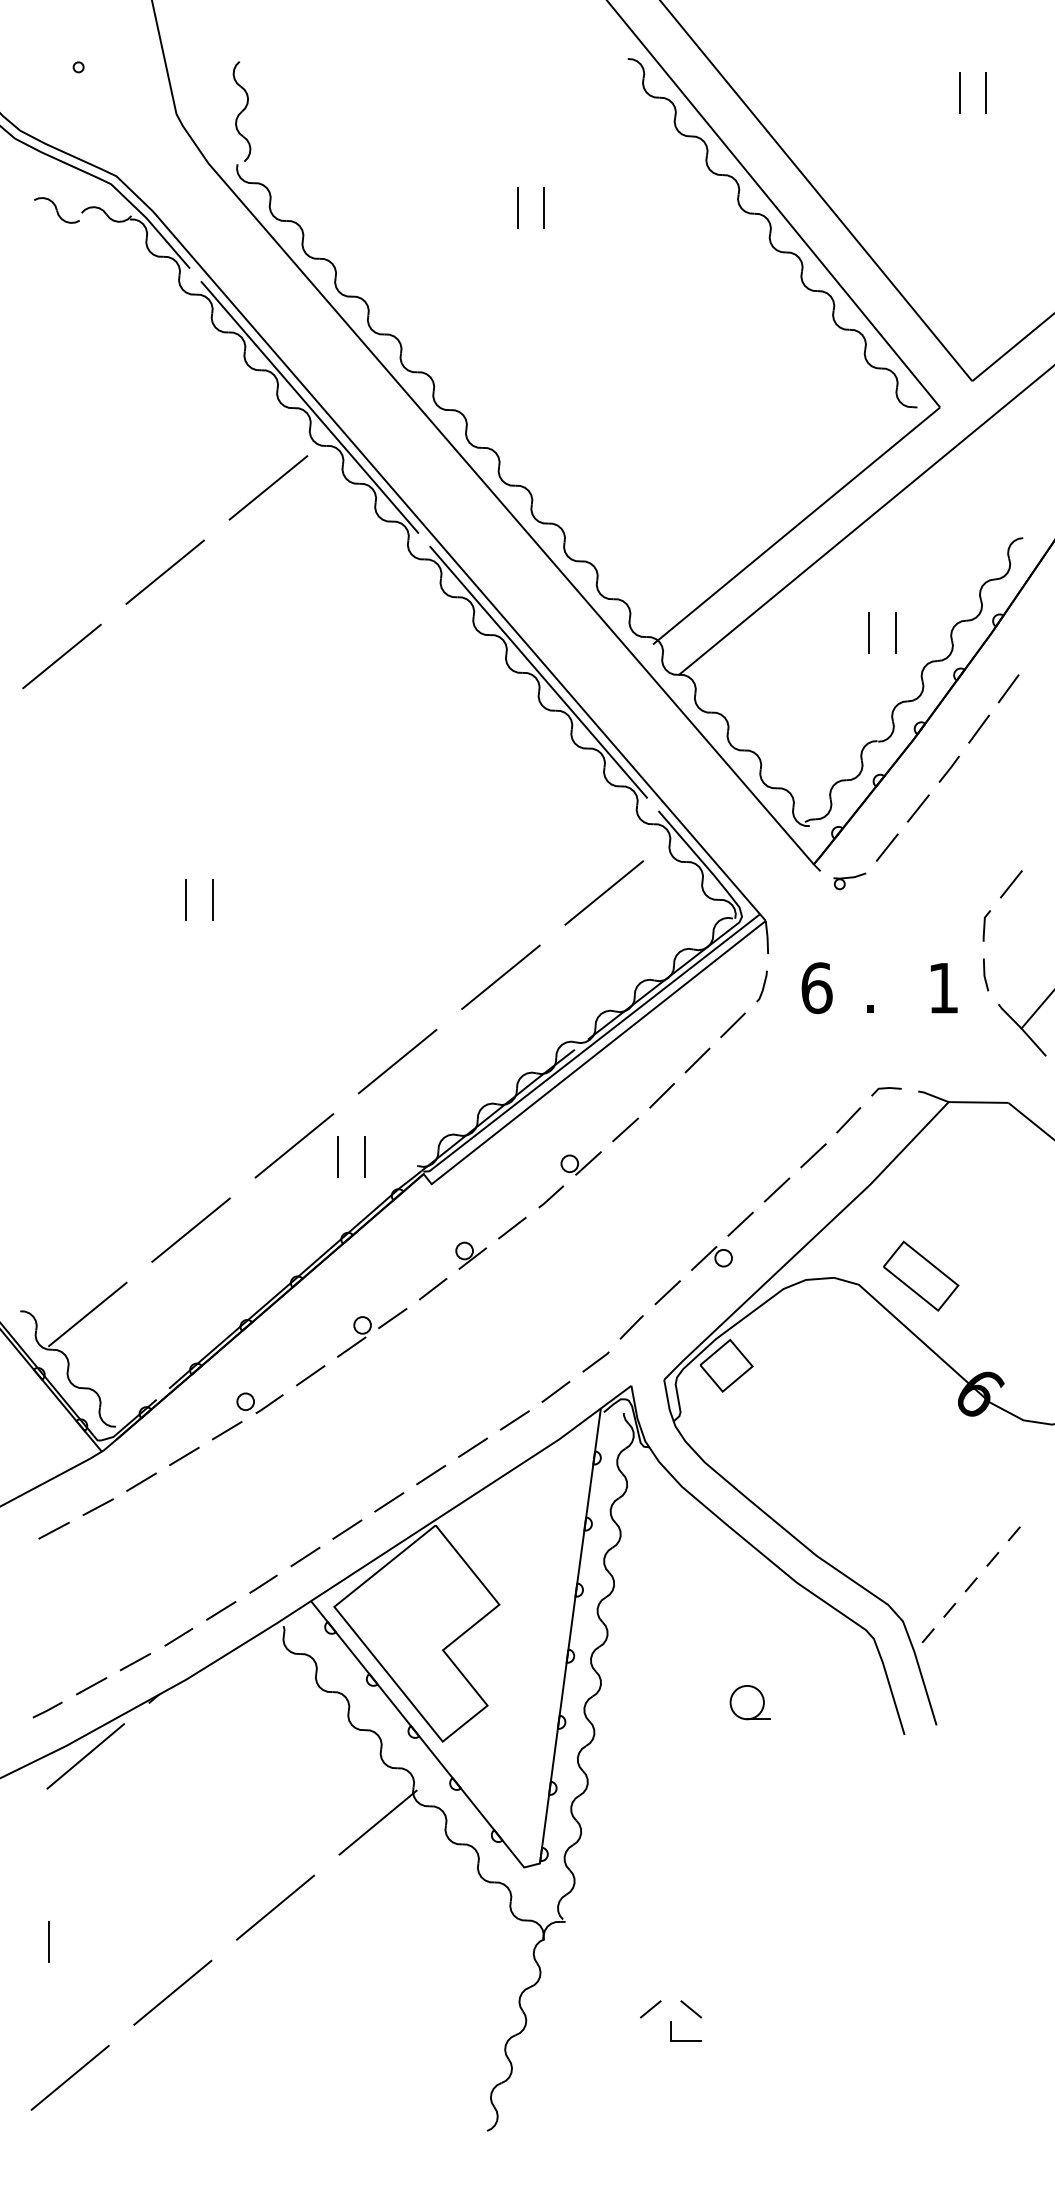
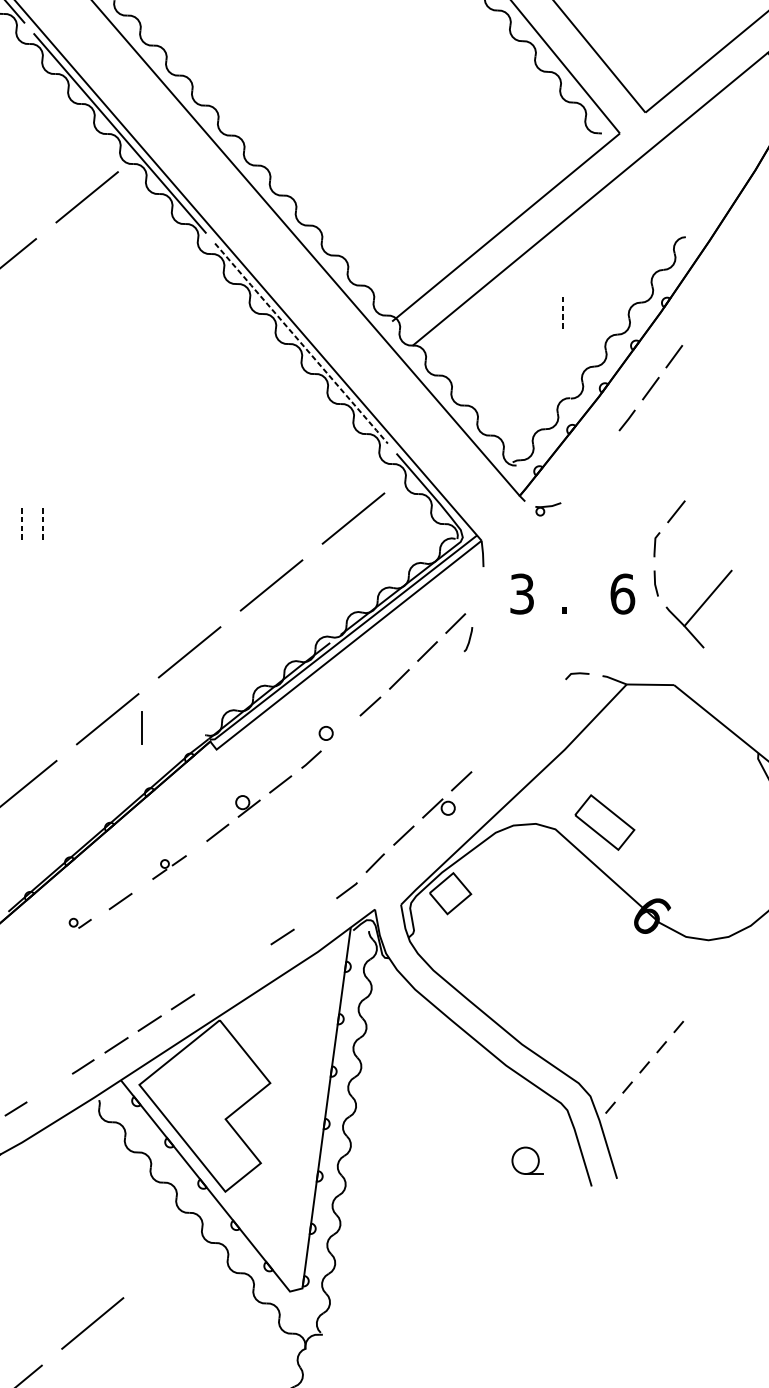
line: (868, 633) -> (563, 312), solid -> dashed
line: (895, 633) -> (584, 312), removed
line: (538, 672) -> (301, 343), solid -> dashed
line: (918, 808) -> (602, 451), removed
line: (886, 847) -> (577, 482), removed
line: (186, 899) -> (22, 523), solid -> dashed
line: (212, 899) -> (42, 523), solid -> dashed
line: (762, 986) -> (468, 639), moved
text: (816, 988) -> (521, 594), 6 -> 3
text: (943, 988) -> (622, 594), 1 -> 6
line: (848, 1120) -> (547, 699), removed
line: (813, 1155) -> (519, 726), removed
line: (364, 1157) -> (163, 728), removed
line: (588, 1163) -> (341, 733), removed
line: (776, 1189) -> (490, 753), removed
part: (372, 1332) -> (169, 867), size x0.6
line: (555, 1391) -> (314, 914), removed
part: (259, 1403) -> (80, 923), size x0.6
line: (226, 1430) -> (53, 944), removed
line: (472, 1447) -> (249, 958), removed
line: (184, 1456) -> (20, 965), removed
line: (431, 1474) -> (216, 979), removed
line: (221, 1610) -> (49, 1087), removed
part: (749, 1702) -> (527, 1160), moved
line: (377, 1822) -> (173, 1255), removed

